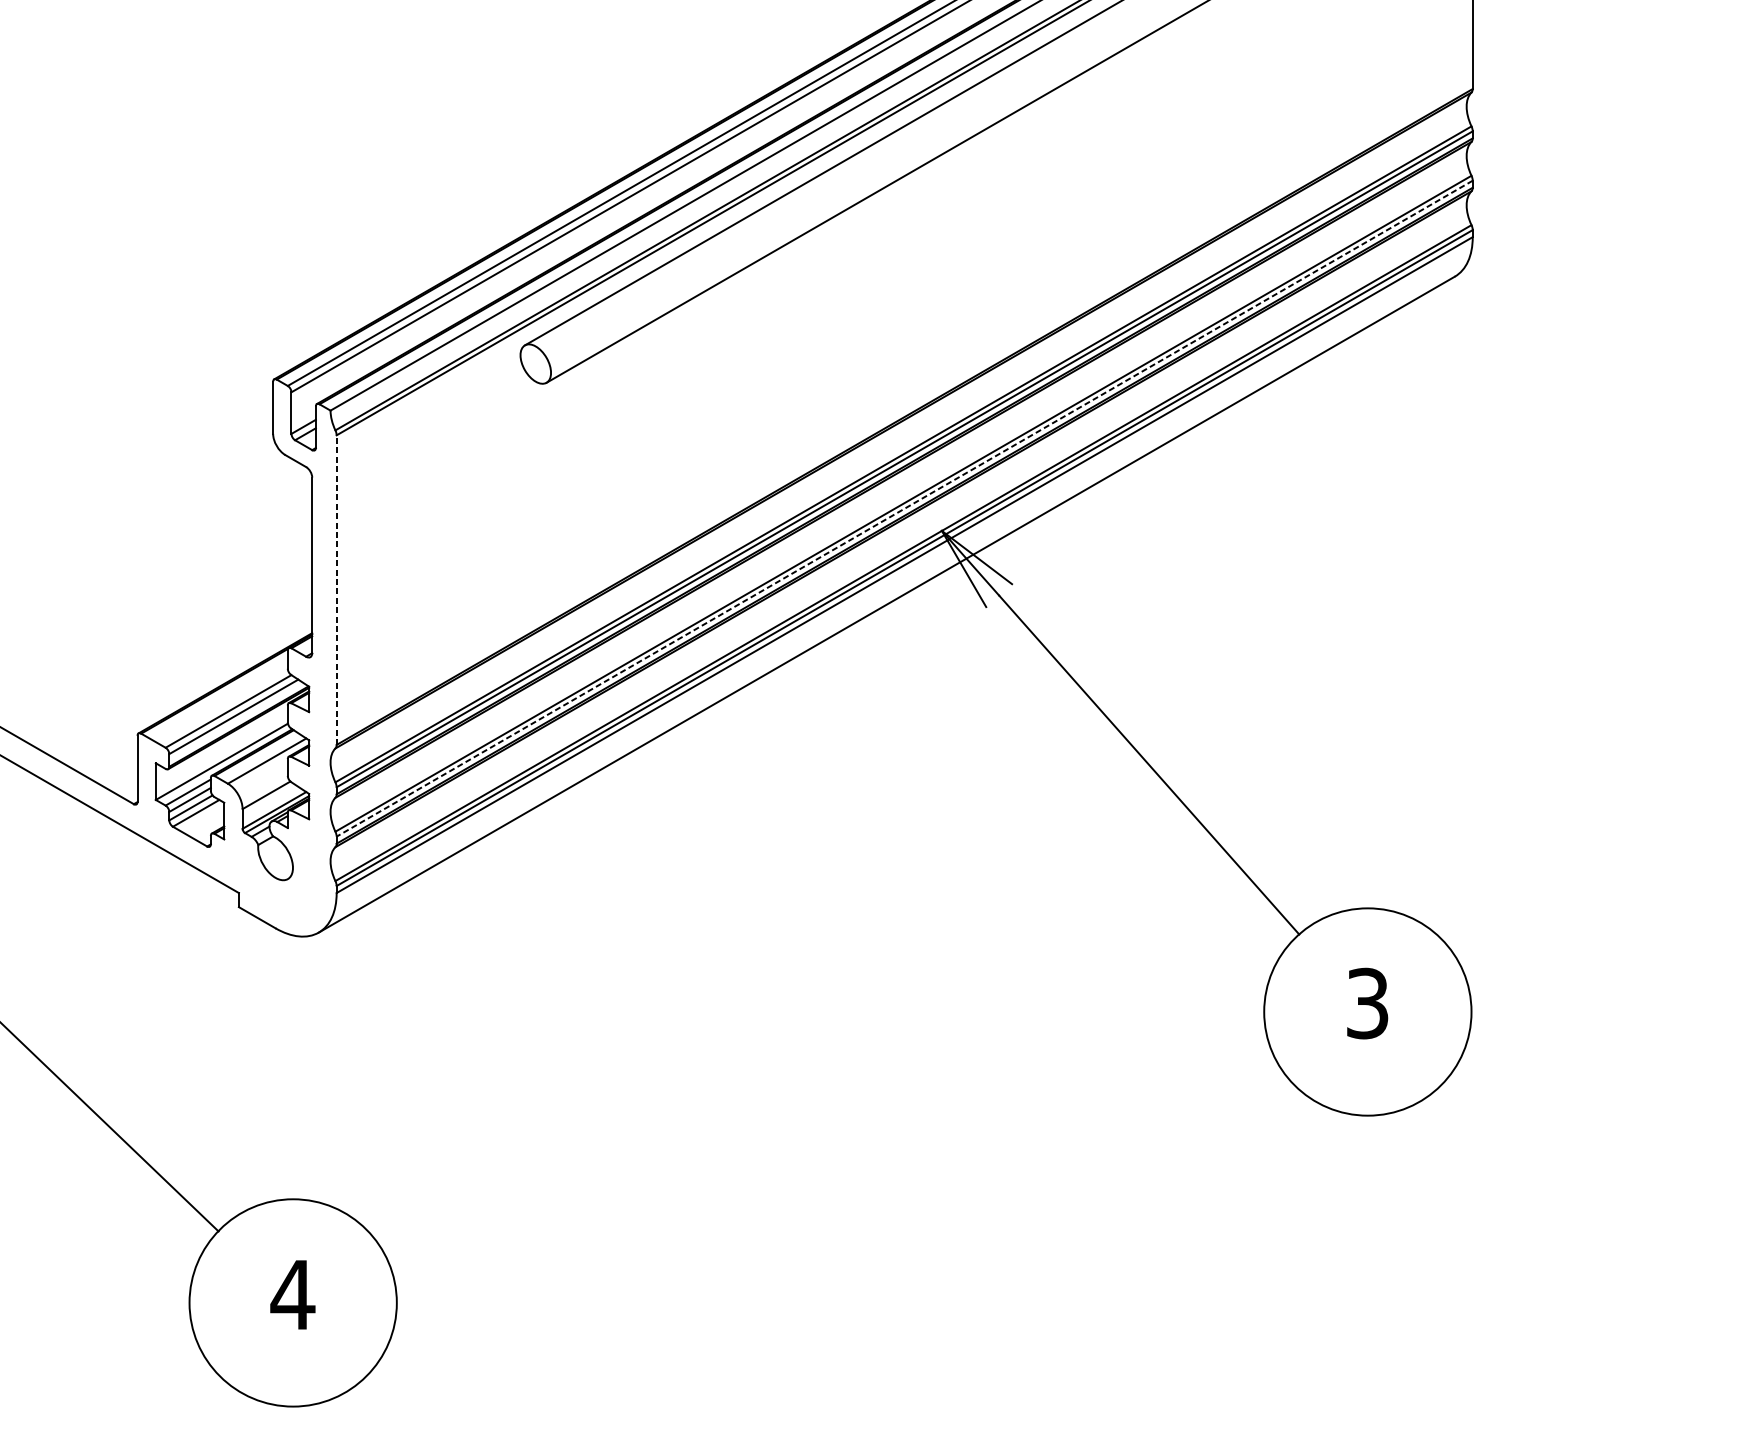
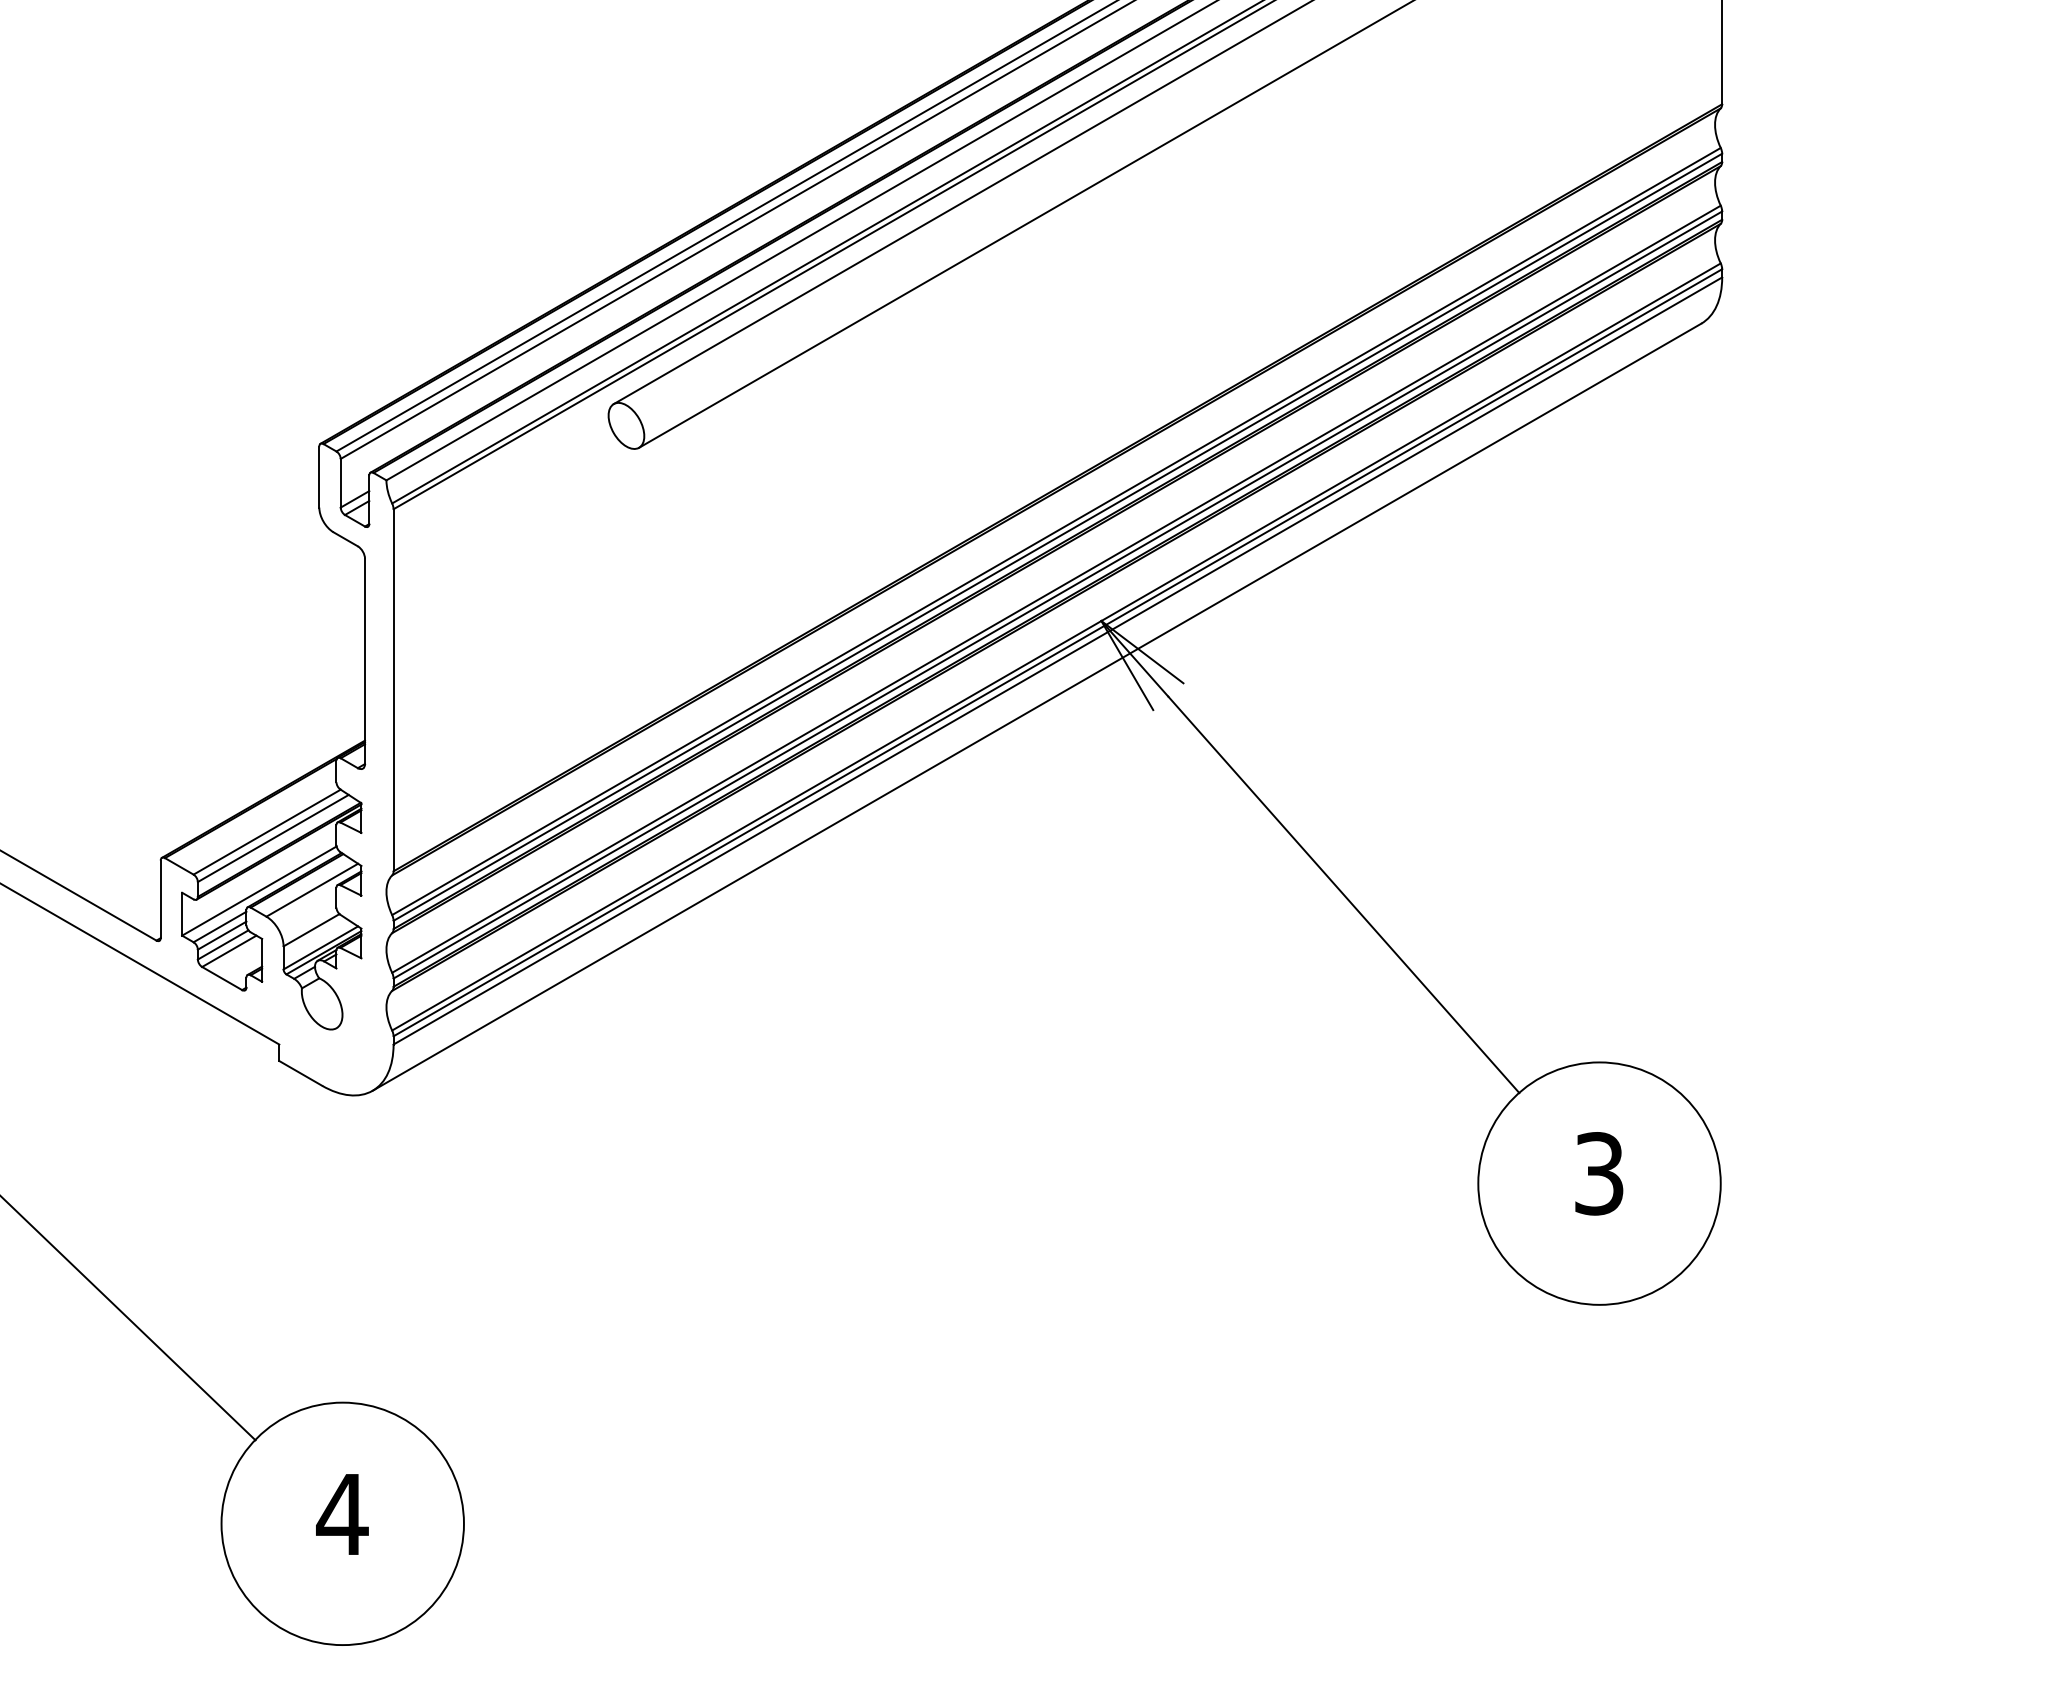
line: (904, 509) -> (1057, 595), dashed -> solid
line: (336, 589) -> (393, 689), dashed -> solid

